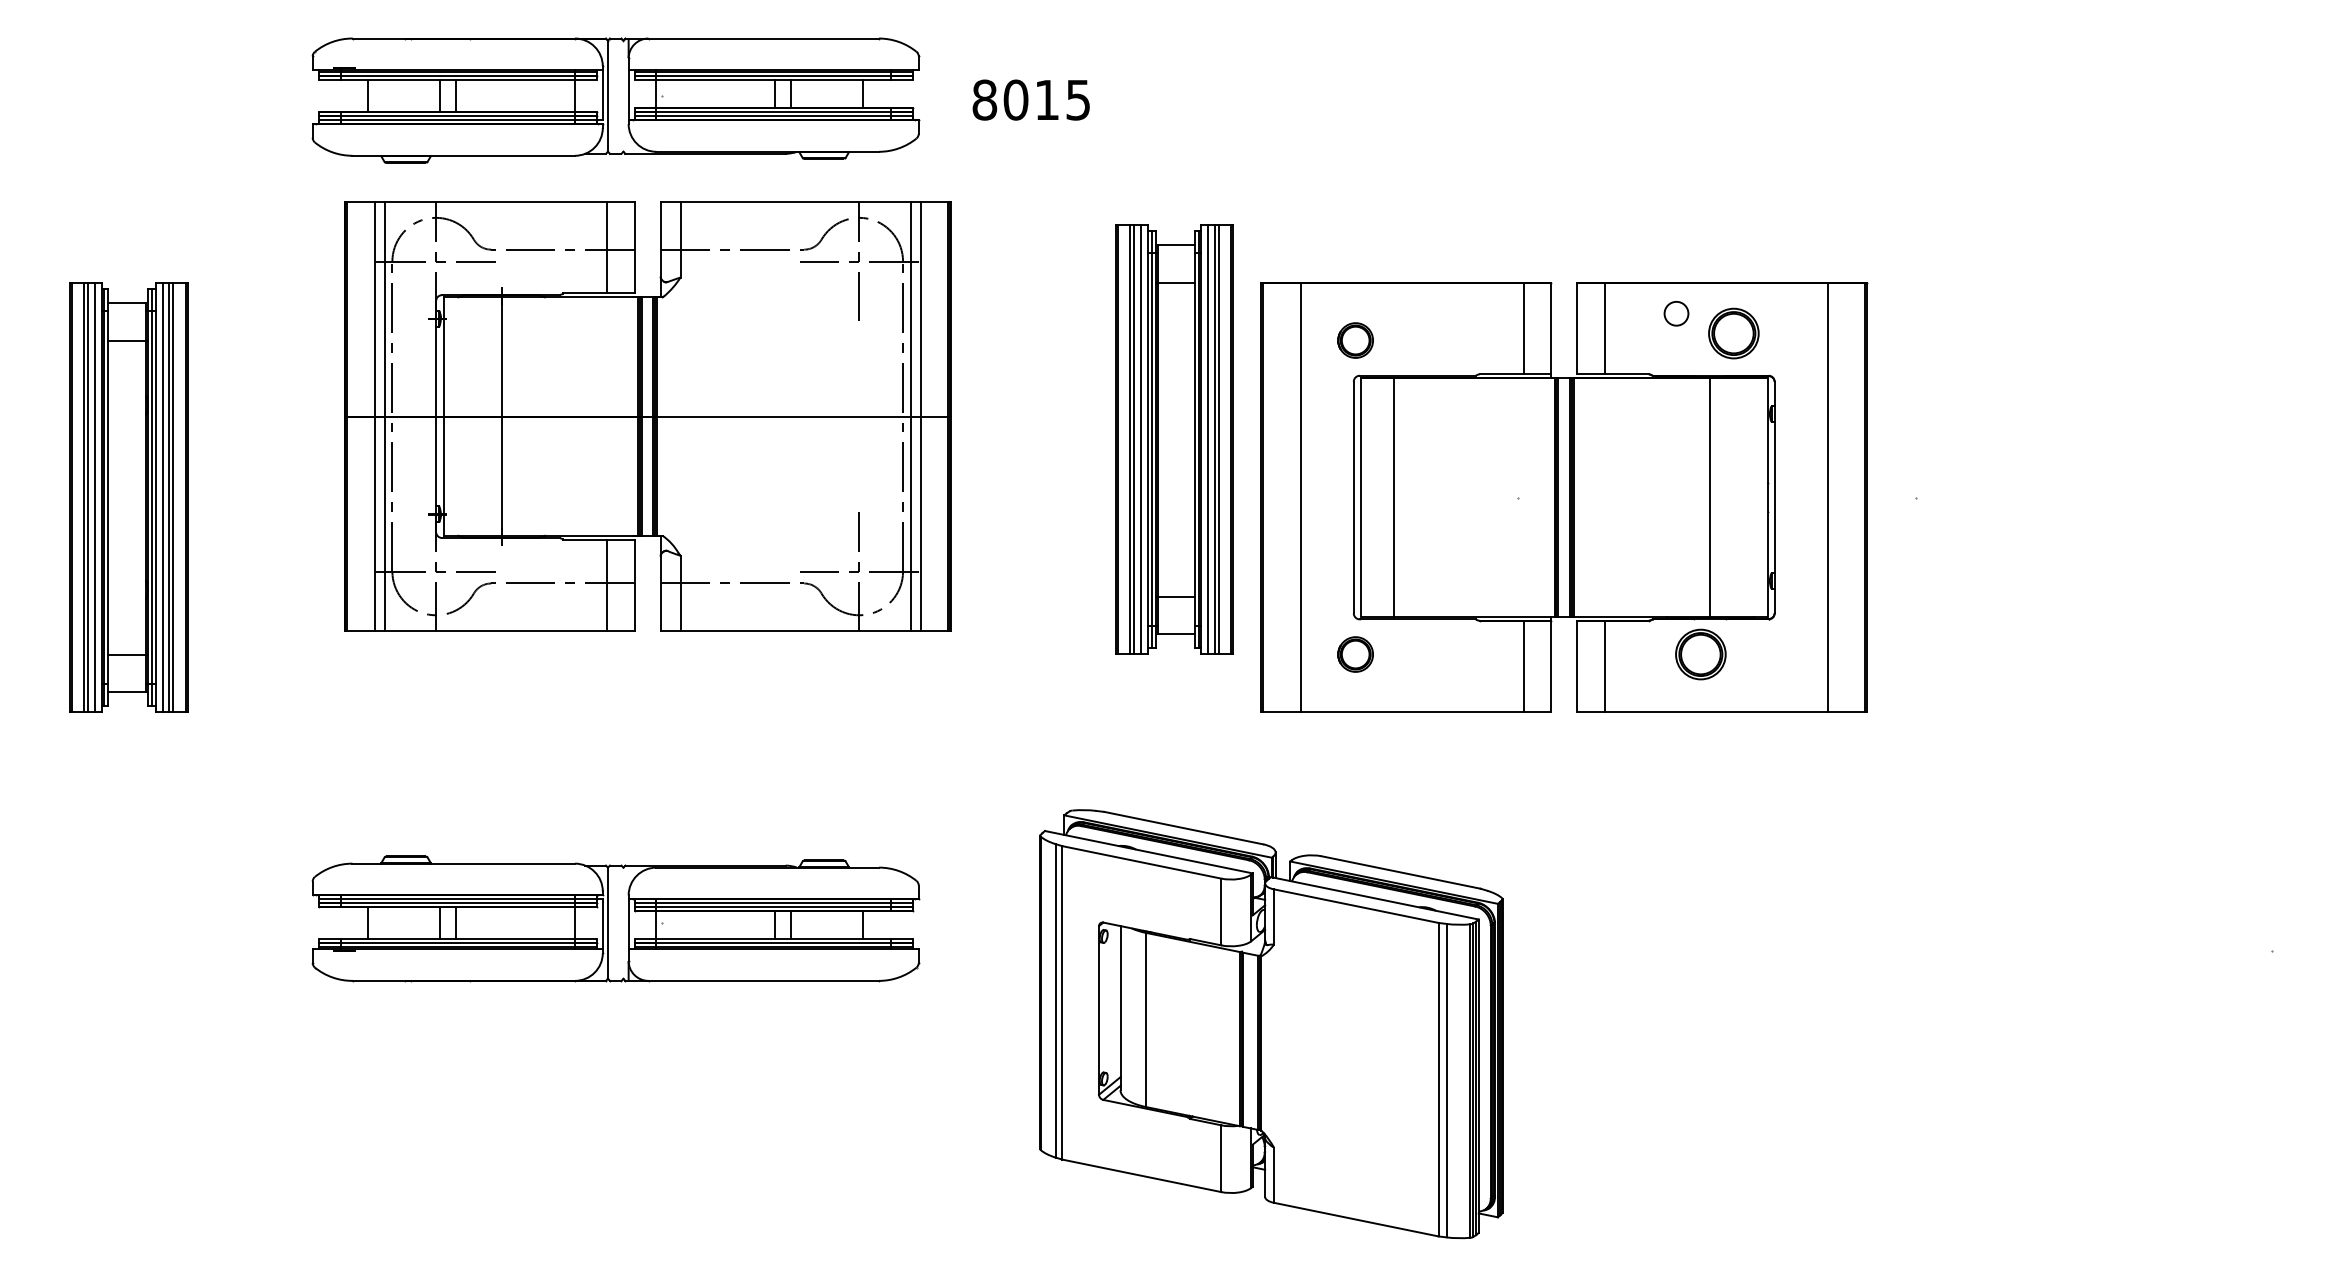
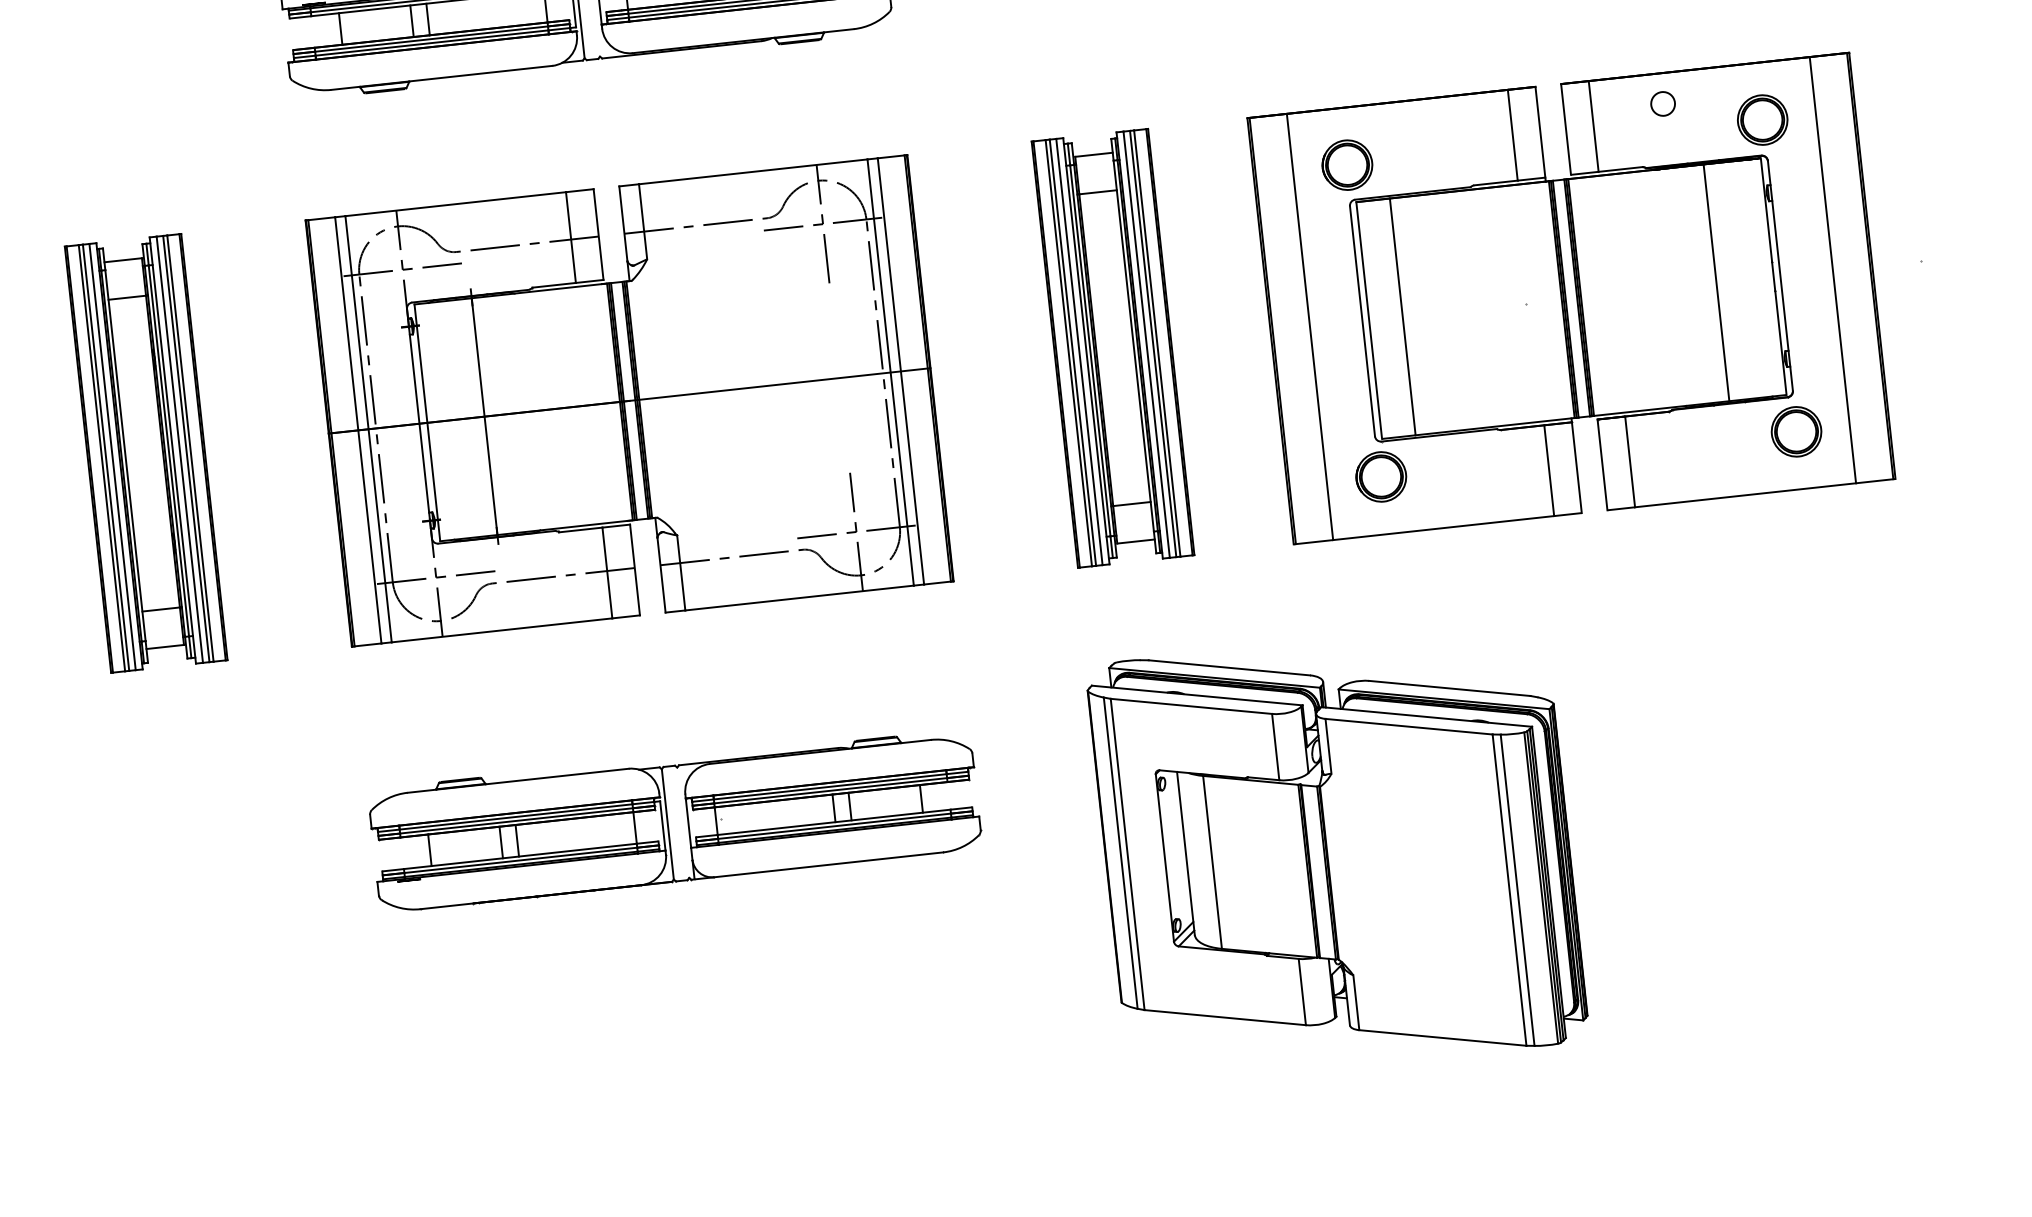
part: (1733, 333) -> (1762, 120), moved
part: (1355, 340) -> (1347, 165), size x1.43
part: (647, 416) -> (629, 400), moved
part: (1174, 439) -> (1112, 348), moved
part: (1355, 654) -> (1381, 476), size x1.43
part: (1700, 654) -> (1796, 431), moved

